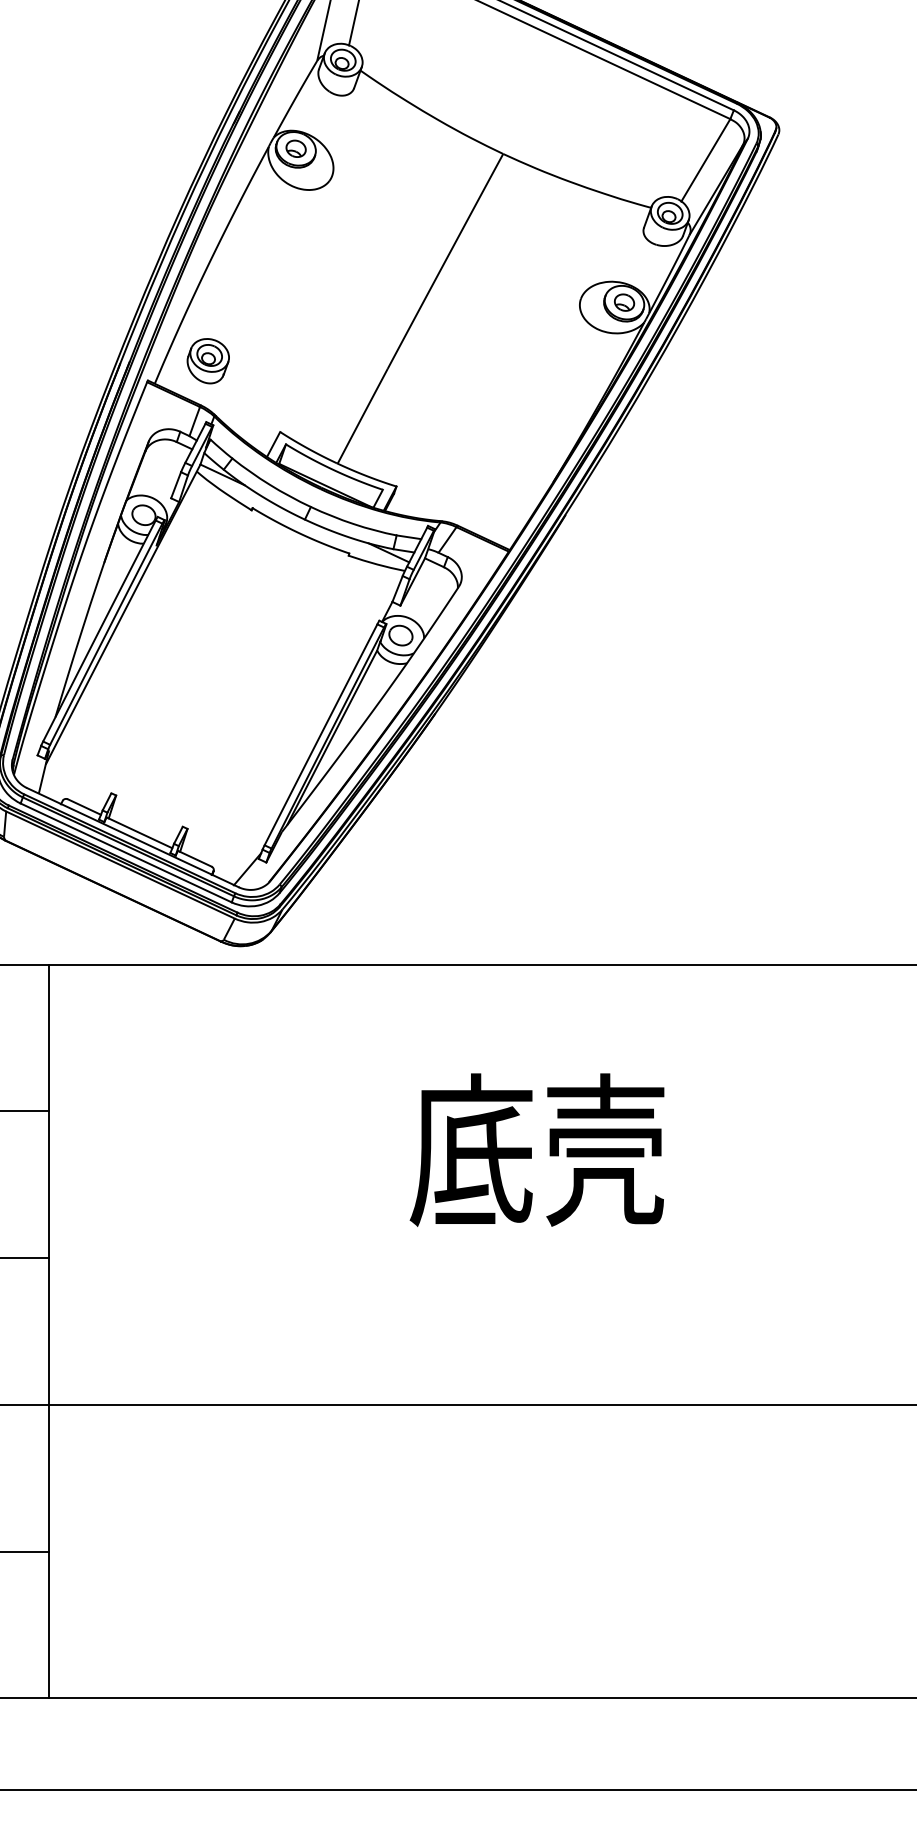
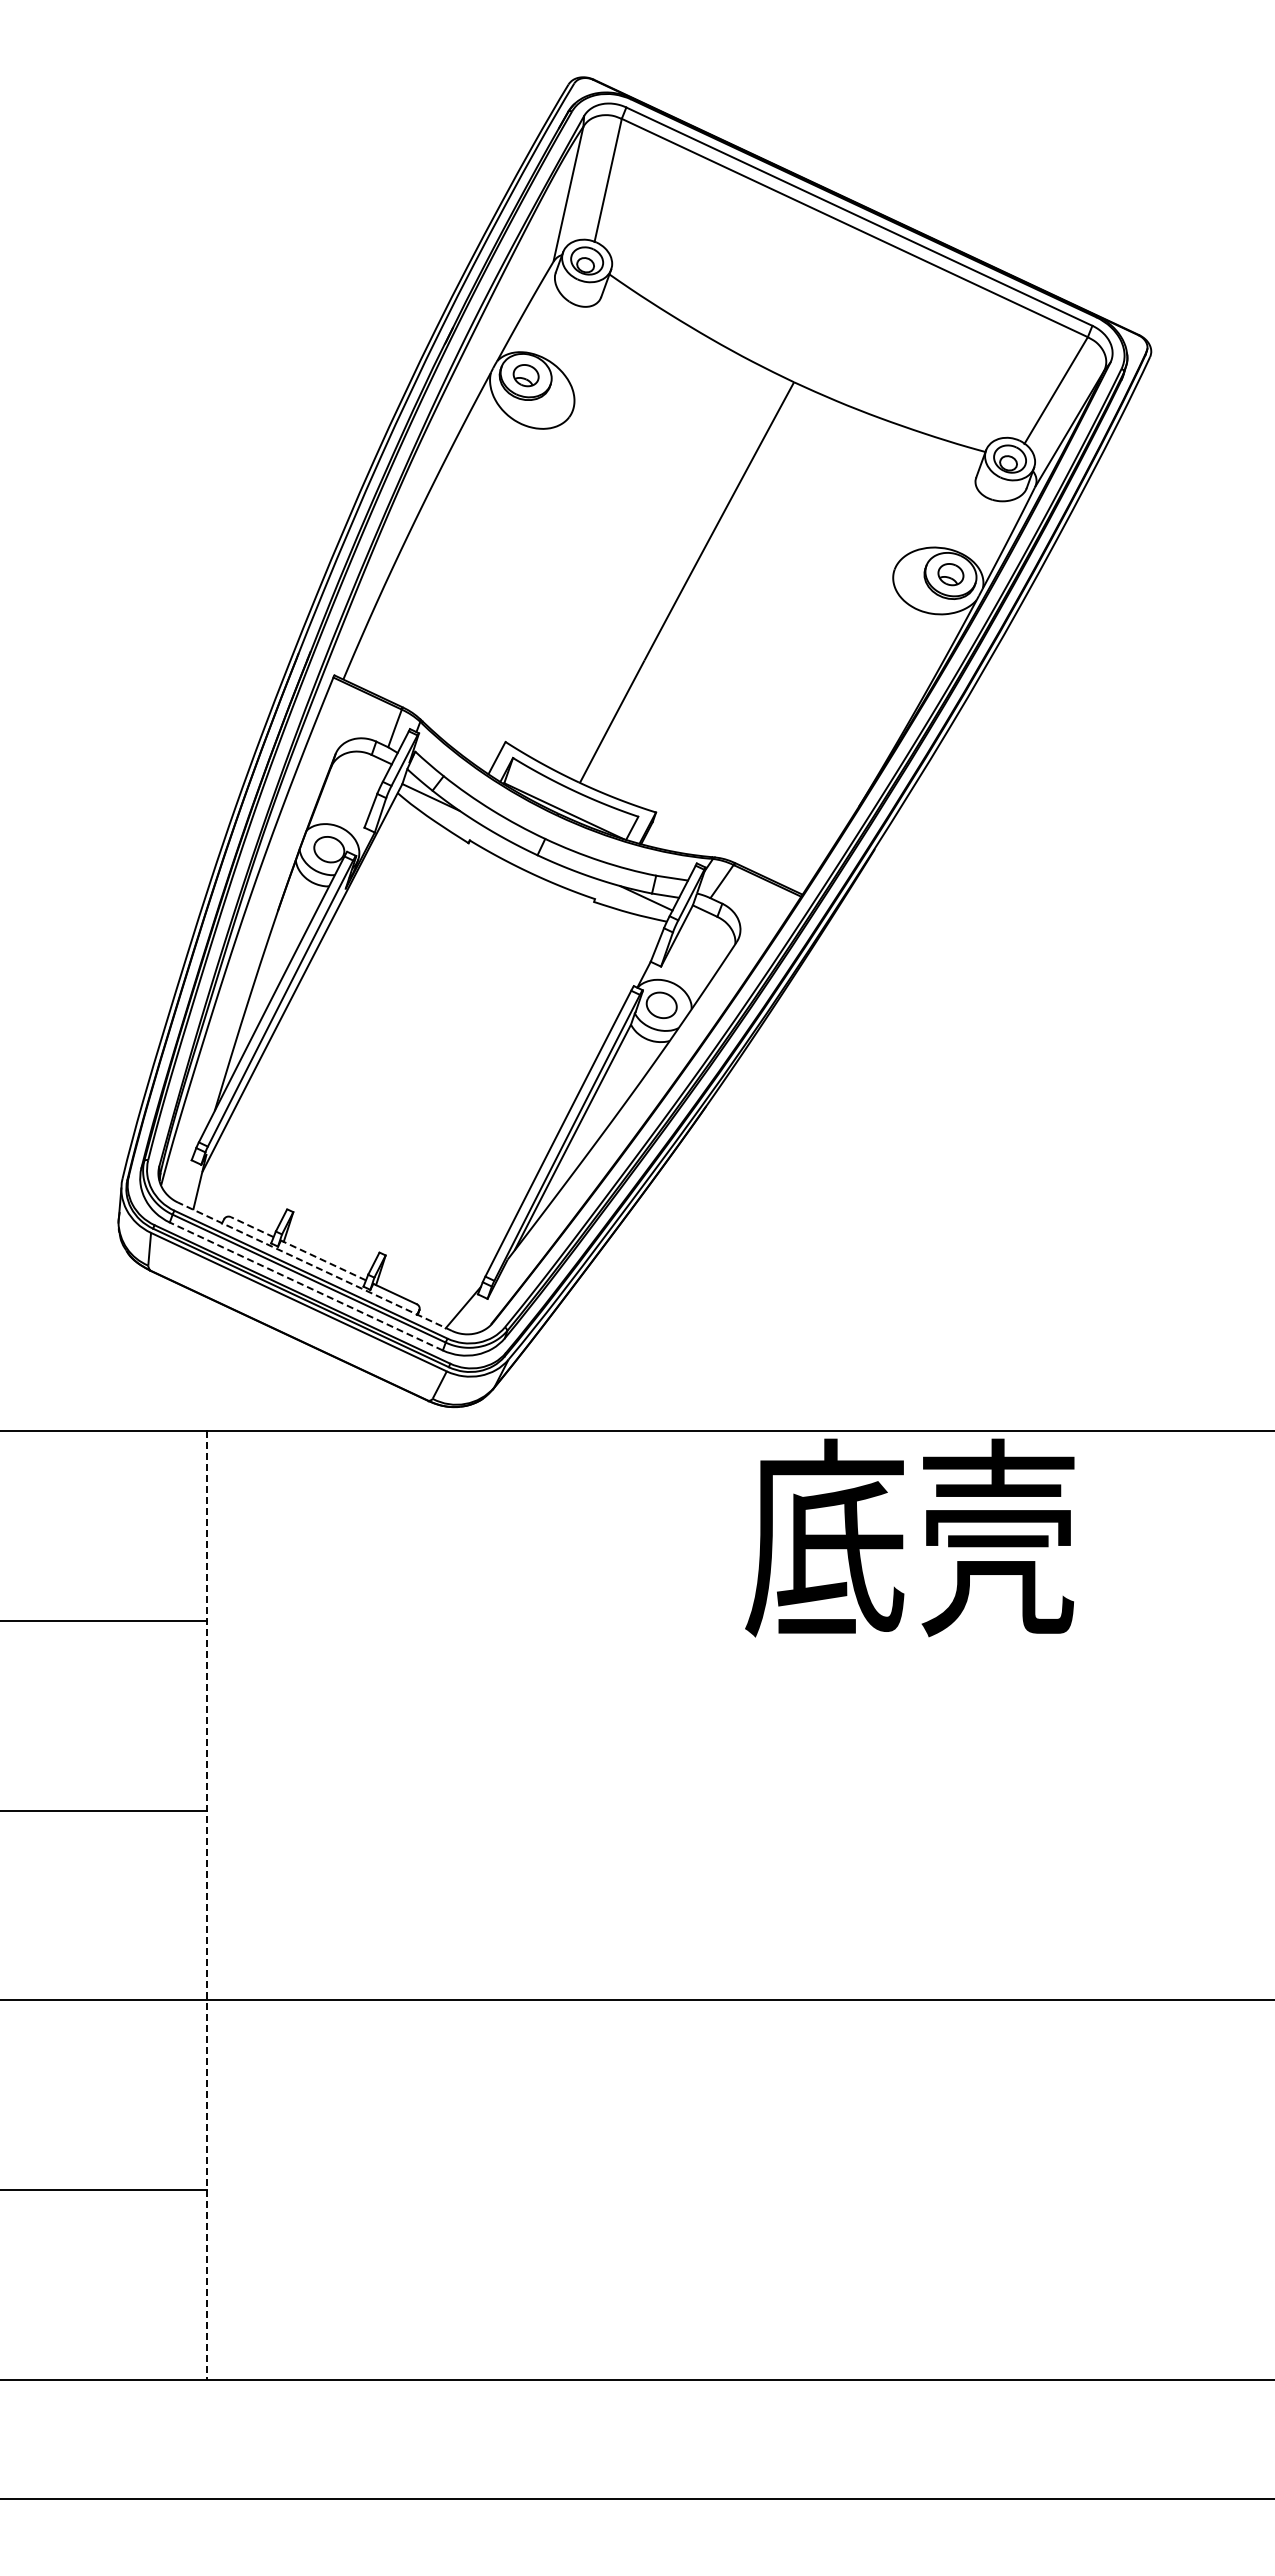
part: (208, 360) -> (412, 649), removed
line: (84, 807) -> (252, 1227), solid -> dashed
line: (139, 832) -> (323, 1260), solid -> dashed
line: (132, 837) -> (314, 1266), solid -> dashed
line: (126, 852) -> (306, 1286), solid -> dashed
text: (536, 1149) -> (909, 1537), moved
line: (49, 1331) -> (206, 1905), solid -> dashed

